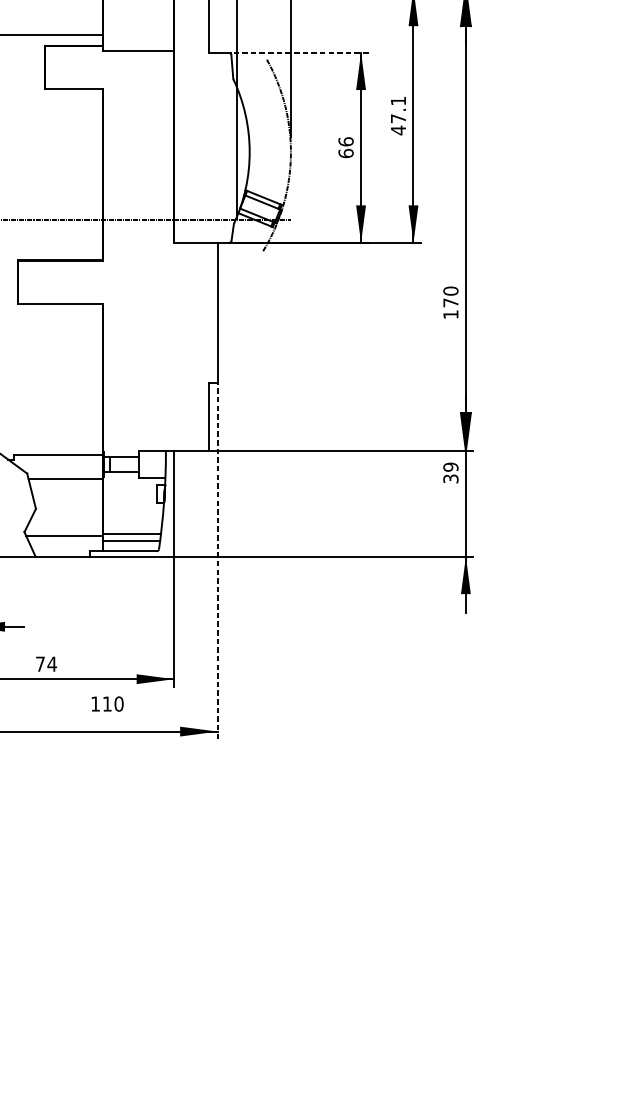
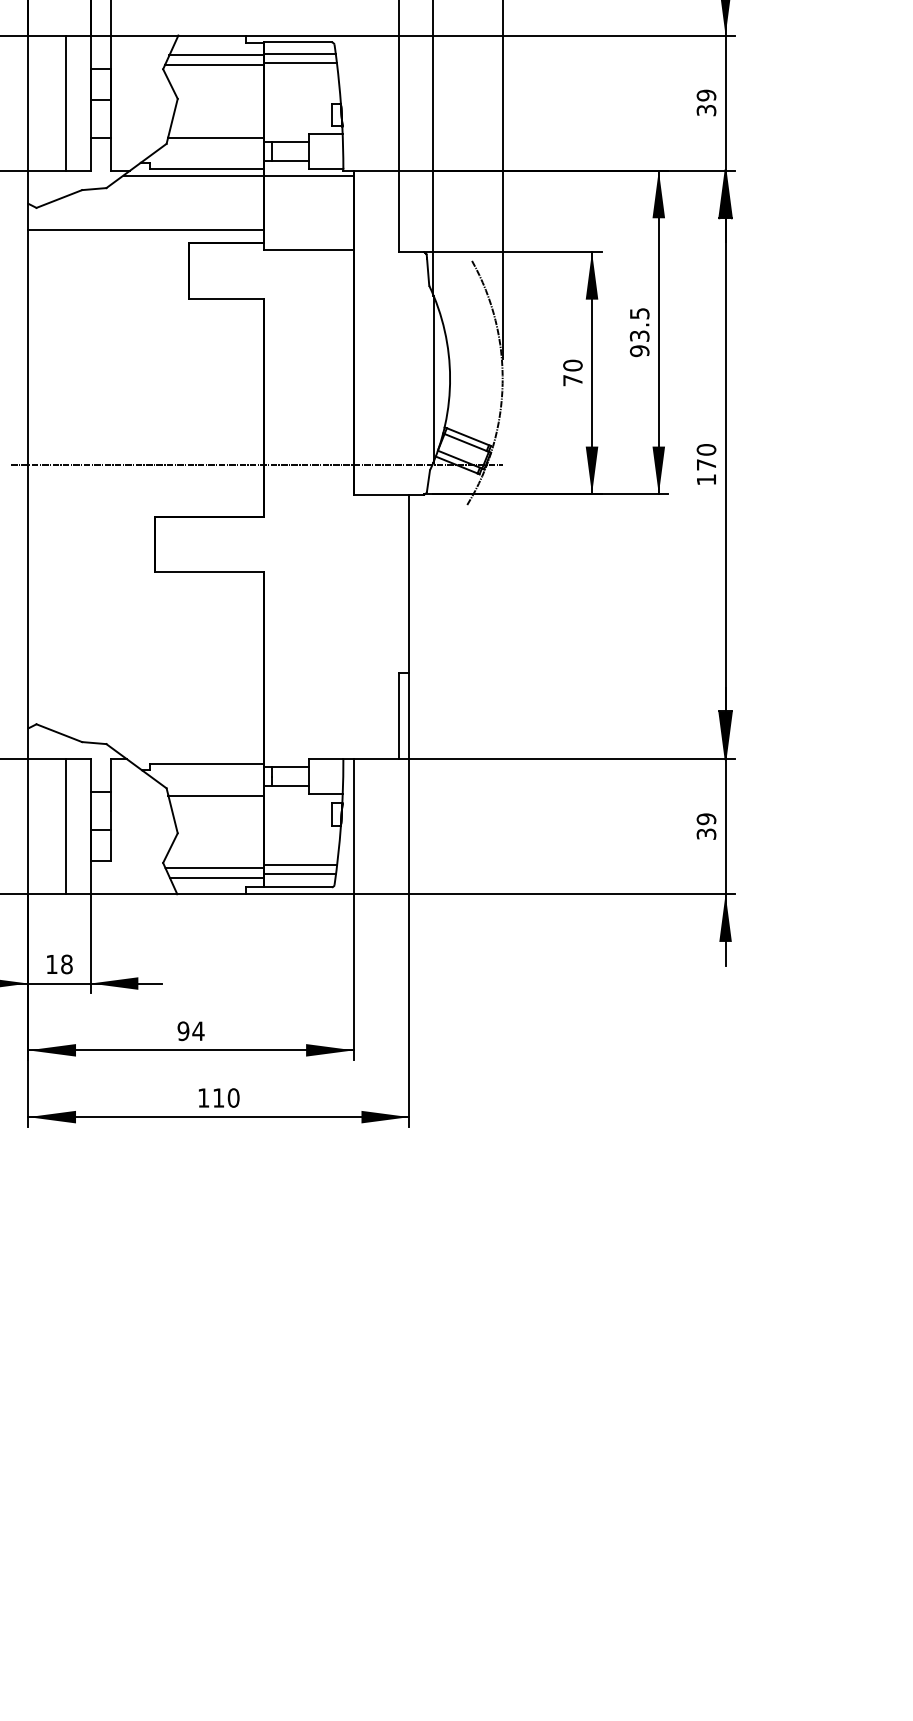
line: (298, 52) -> (512, 251), dashed -> solid
text: (398, 115) -> (639, 332), 47.1 -> 93.5
text: (345, 147) -> (572, 372), 66 -> 70
text: (450, 302) -> (706, 464), moved
text: (450, 472) -> (706, 826), moved
line: (66, 543) -> (216, 877), added
line: (217, 560) -> (409, 899), dashed -> solid
text: (40, 664) -> (183, 1031), 74 -> 94
text: (107, 703) -> (219, 1097), moved

